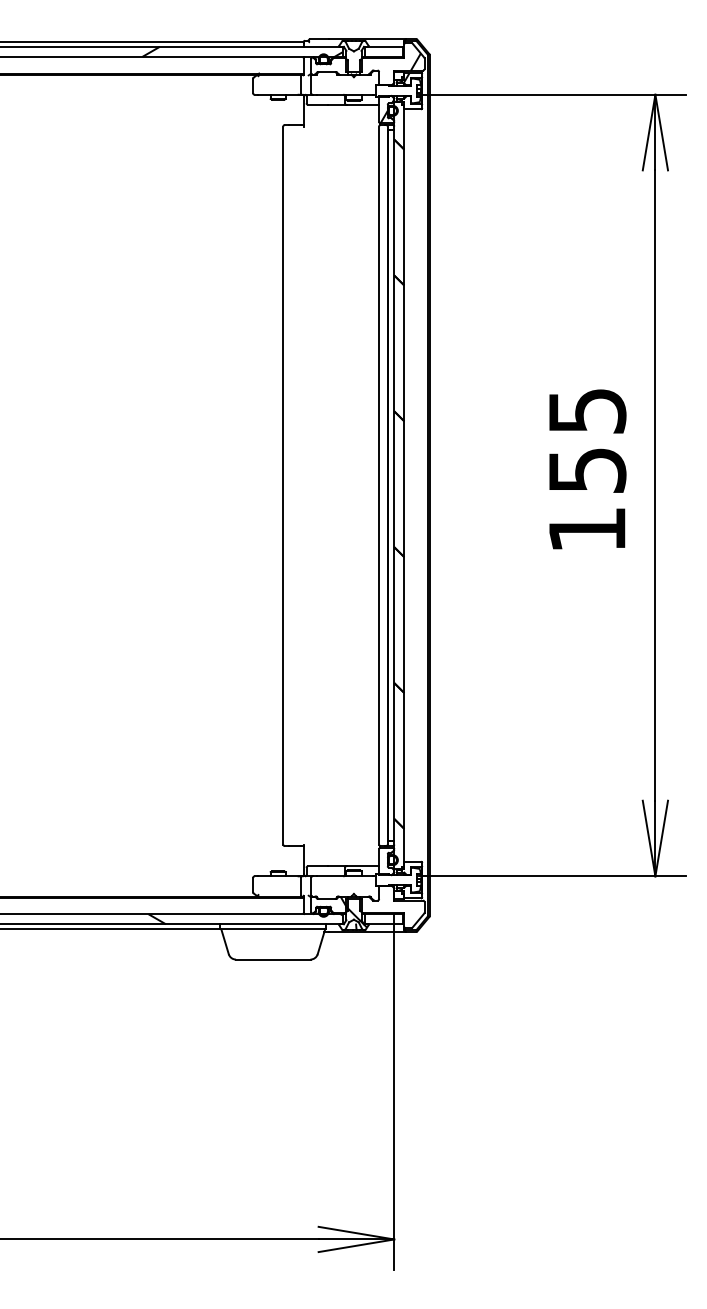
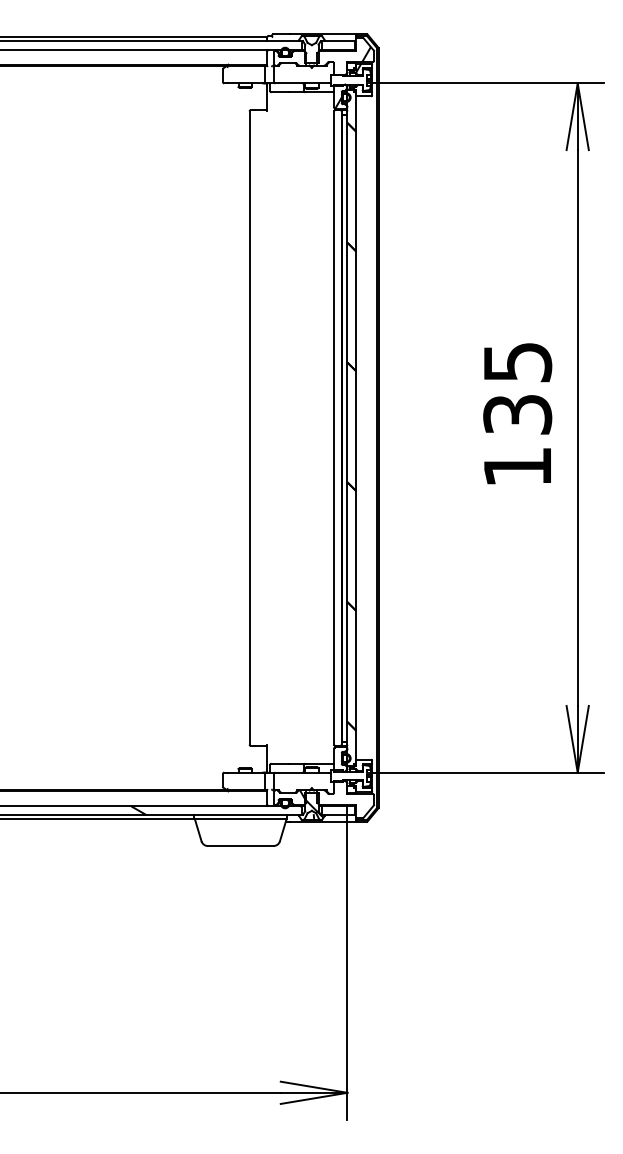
hatch: (242, 51) -> (213, 45), removed
text: (586, 470) -> (516, 414), 155 -> 135

